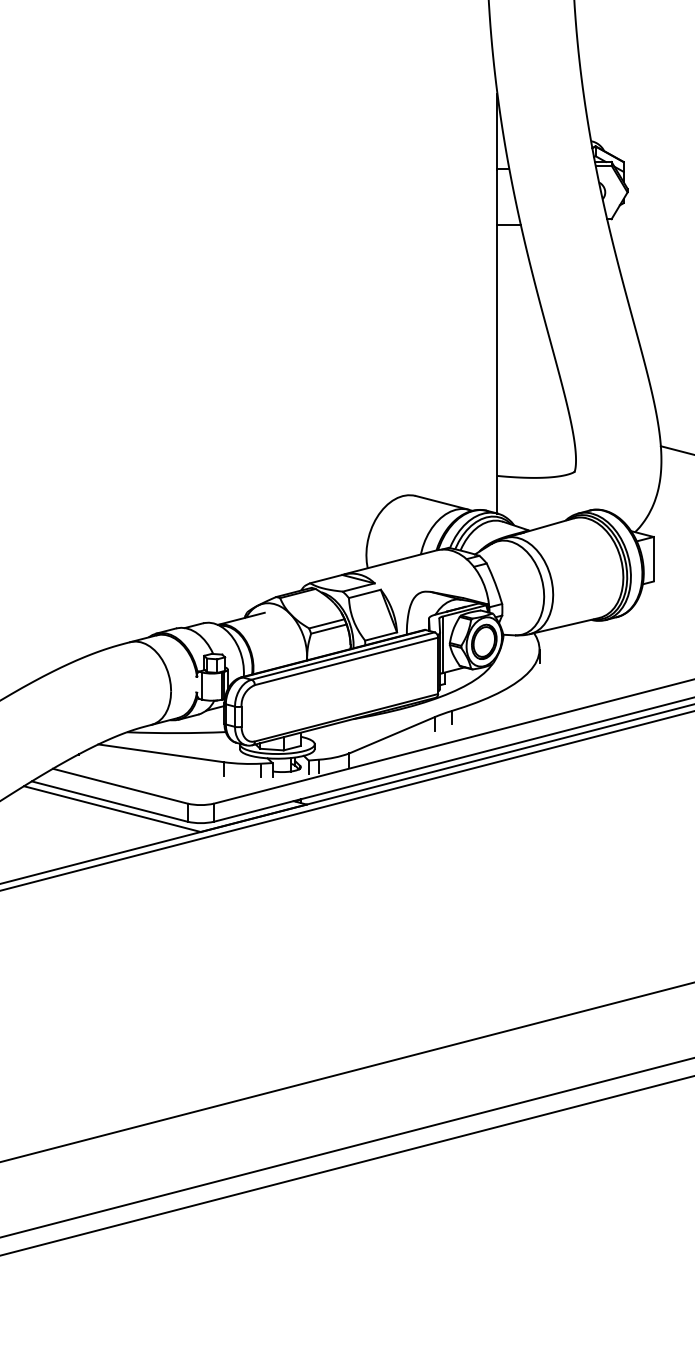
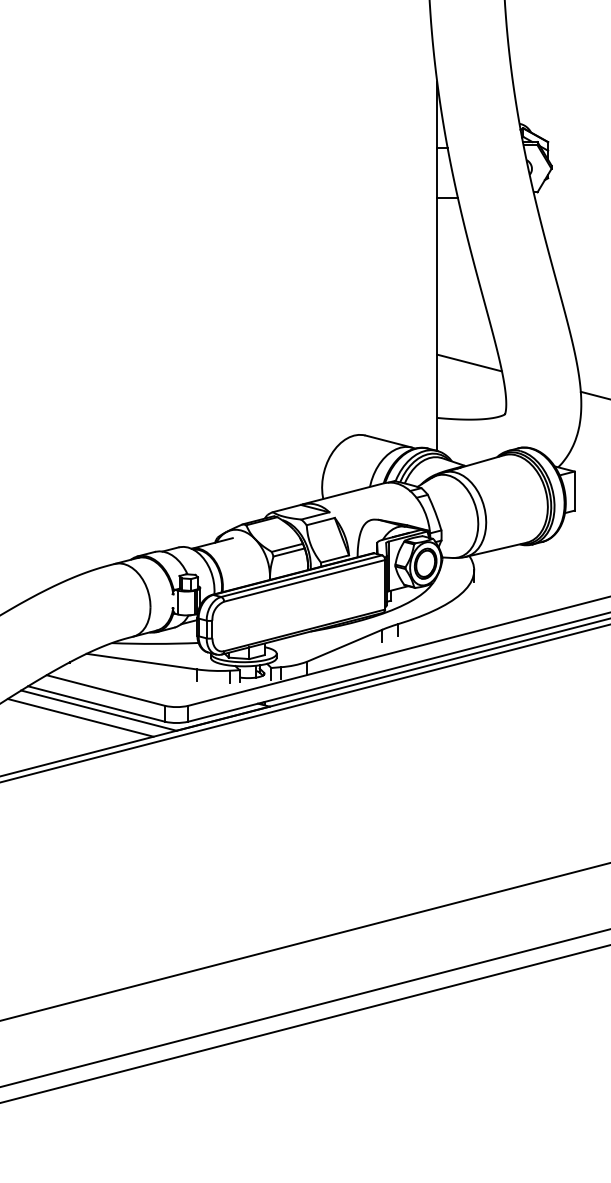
line: (534, 413) -> (469, 363), added
line: (91, 816) -> (80, 717), added

